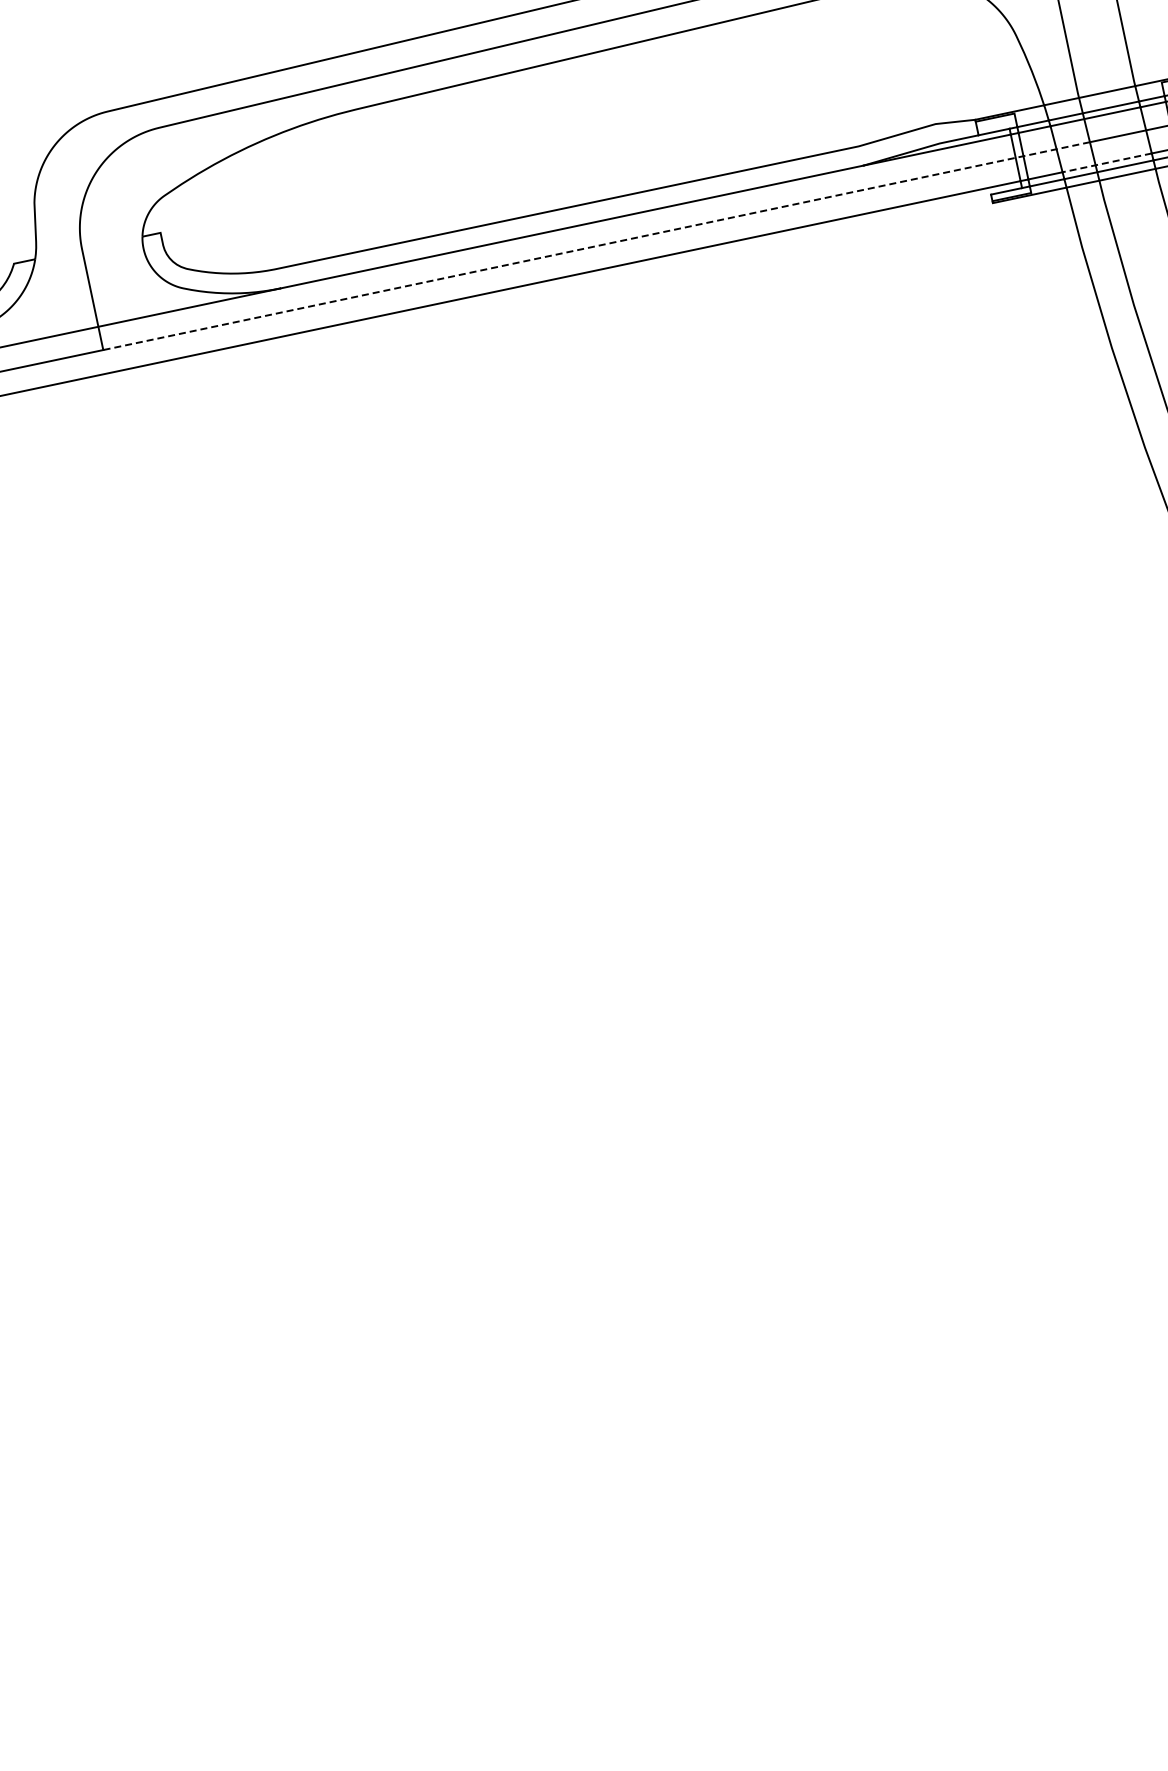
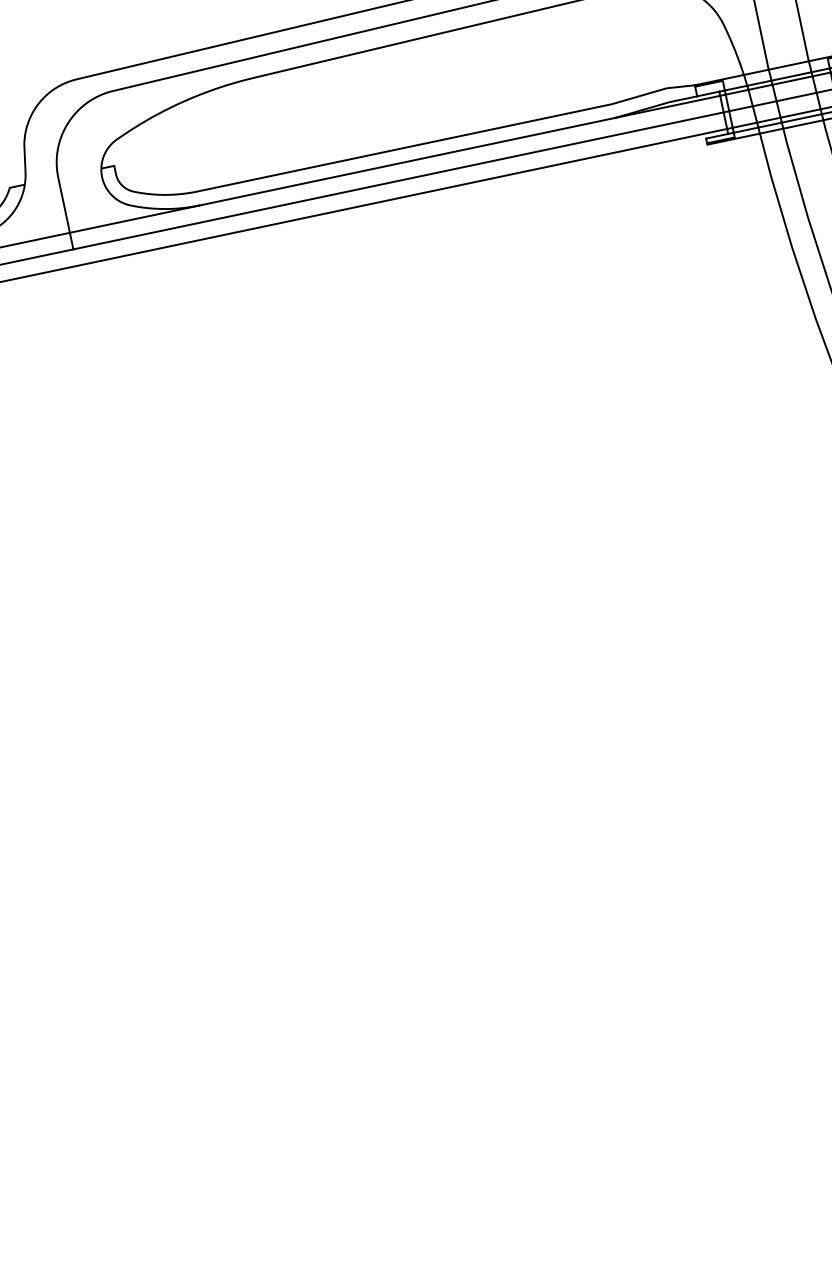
line: (1107, 162) -> (789, 115), dashed -> solid
line: (596, 246) -> (424, 175), dashed -> solid

